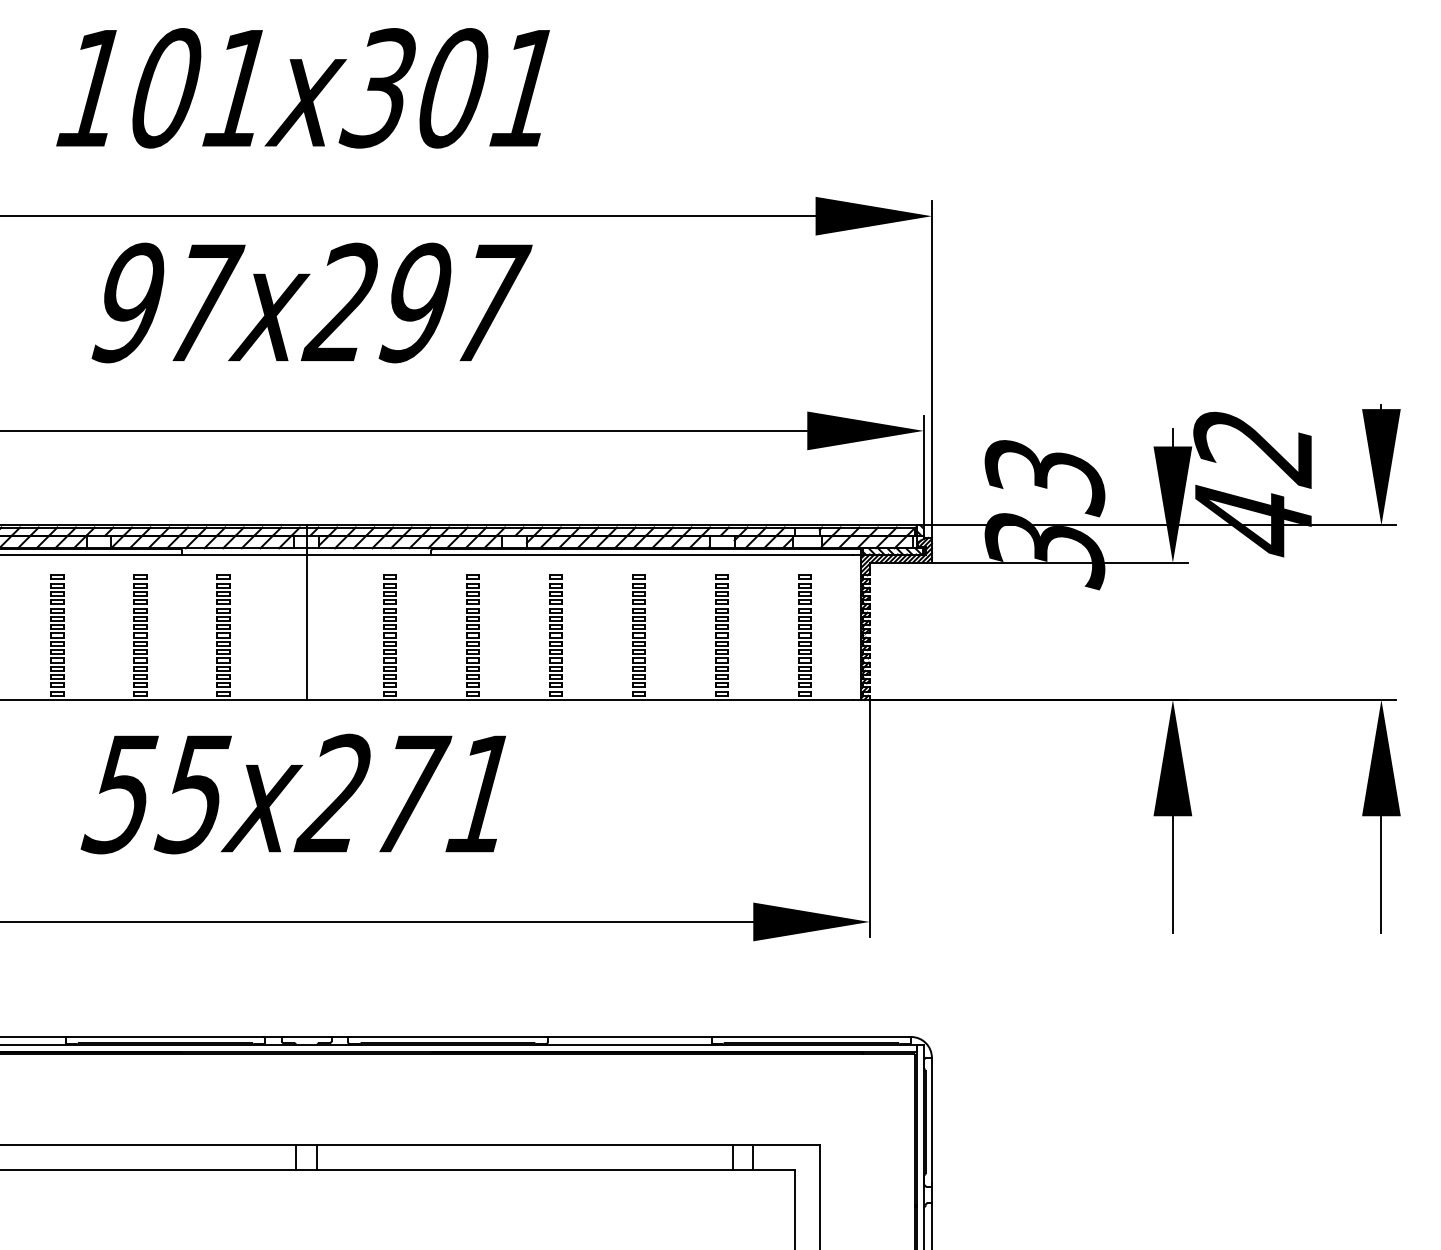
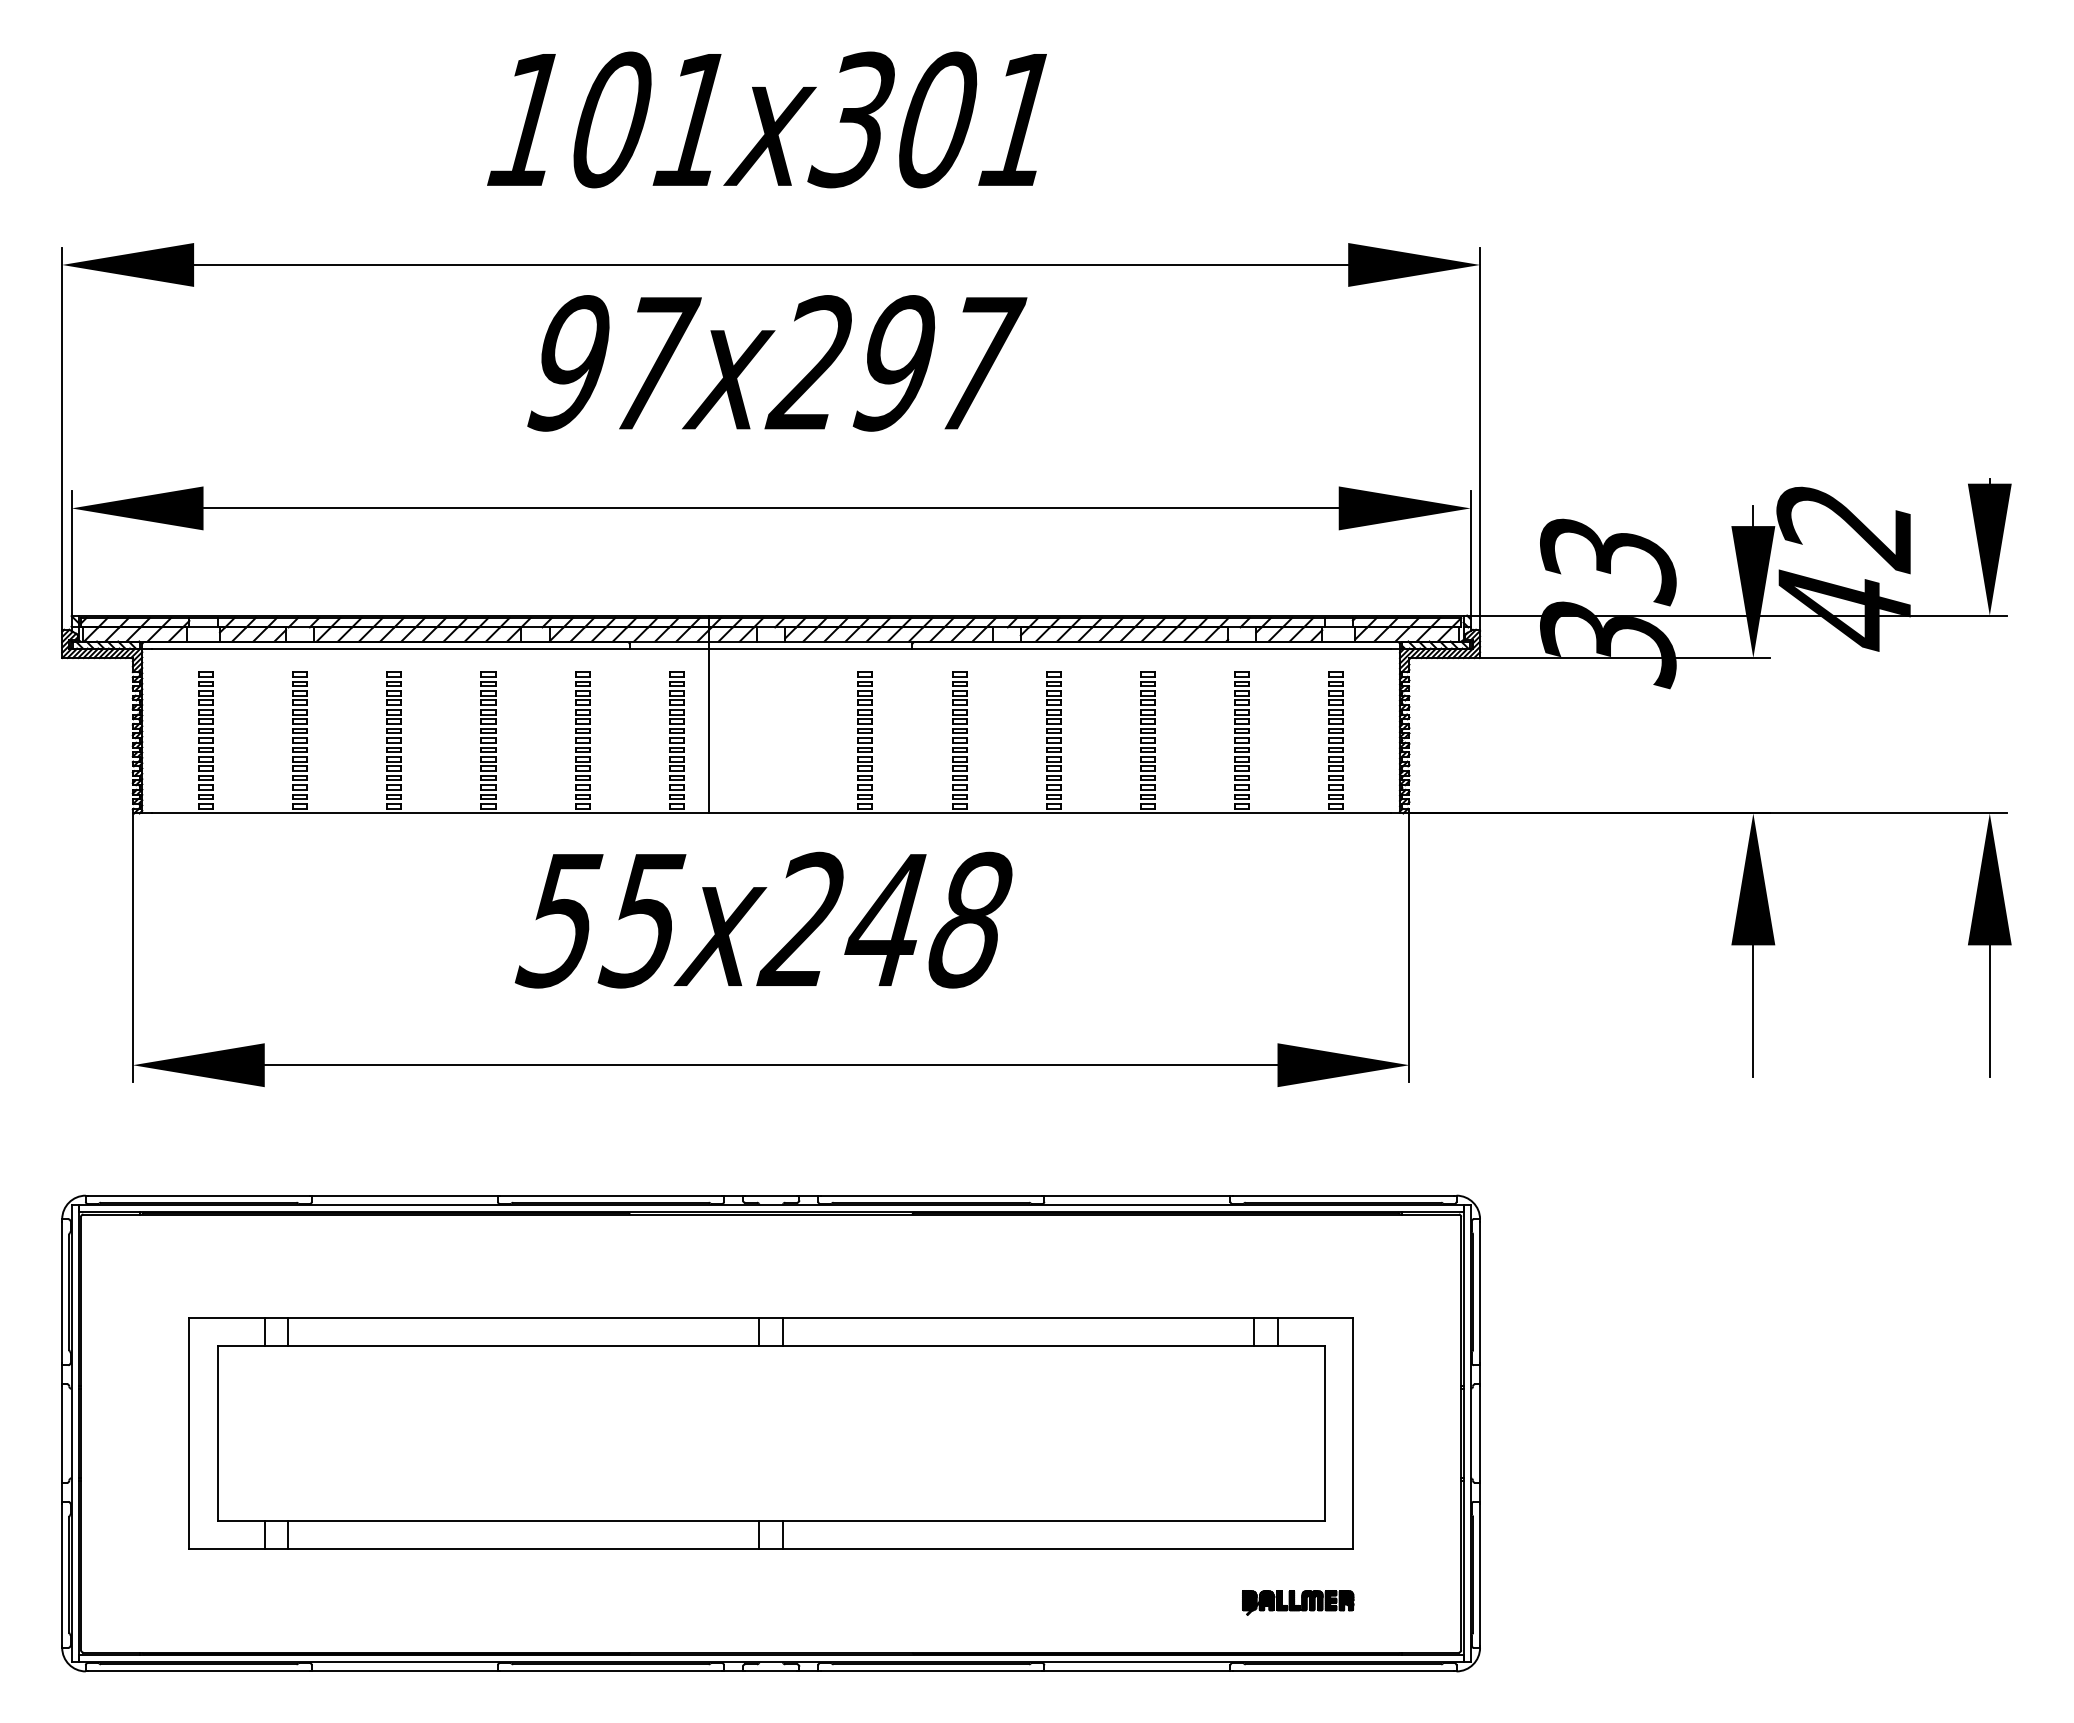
line: (307, 612) -> (709, 714), moved
text: (445, 793) -> (928, 919), 55x271 -> 55x248

